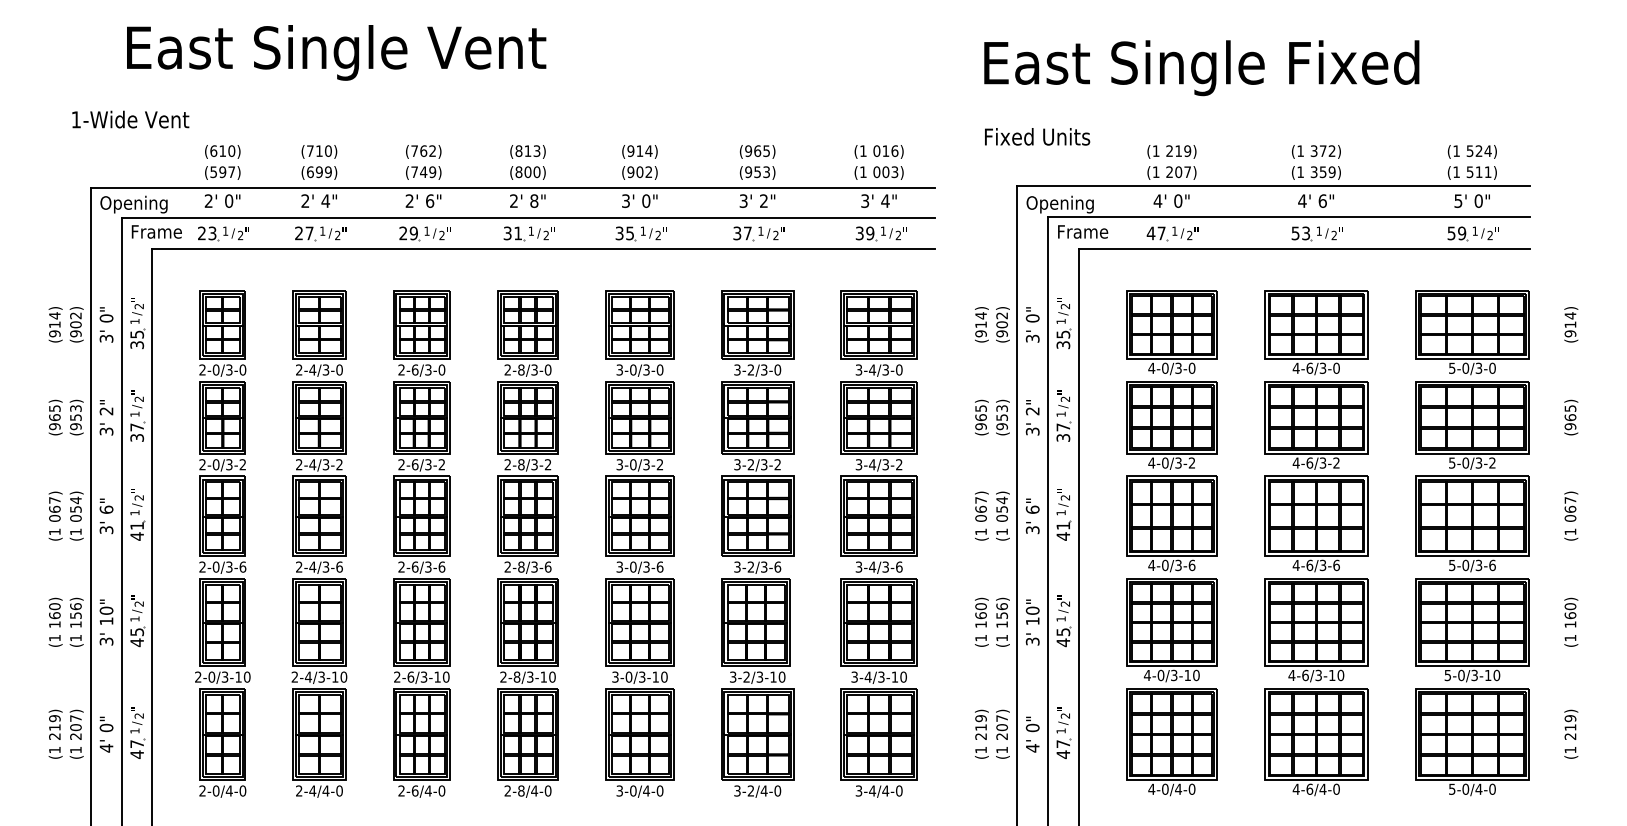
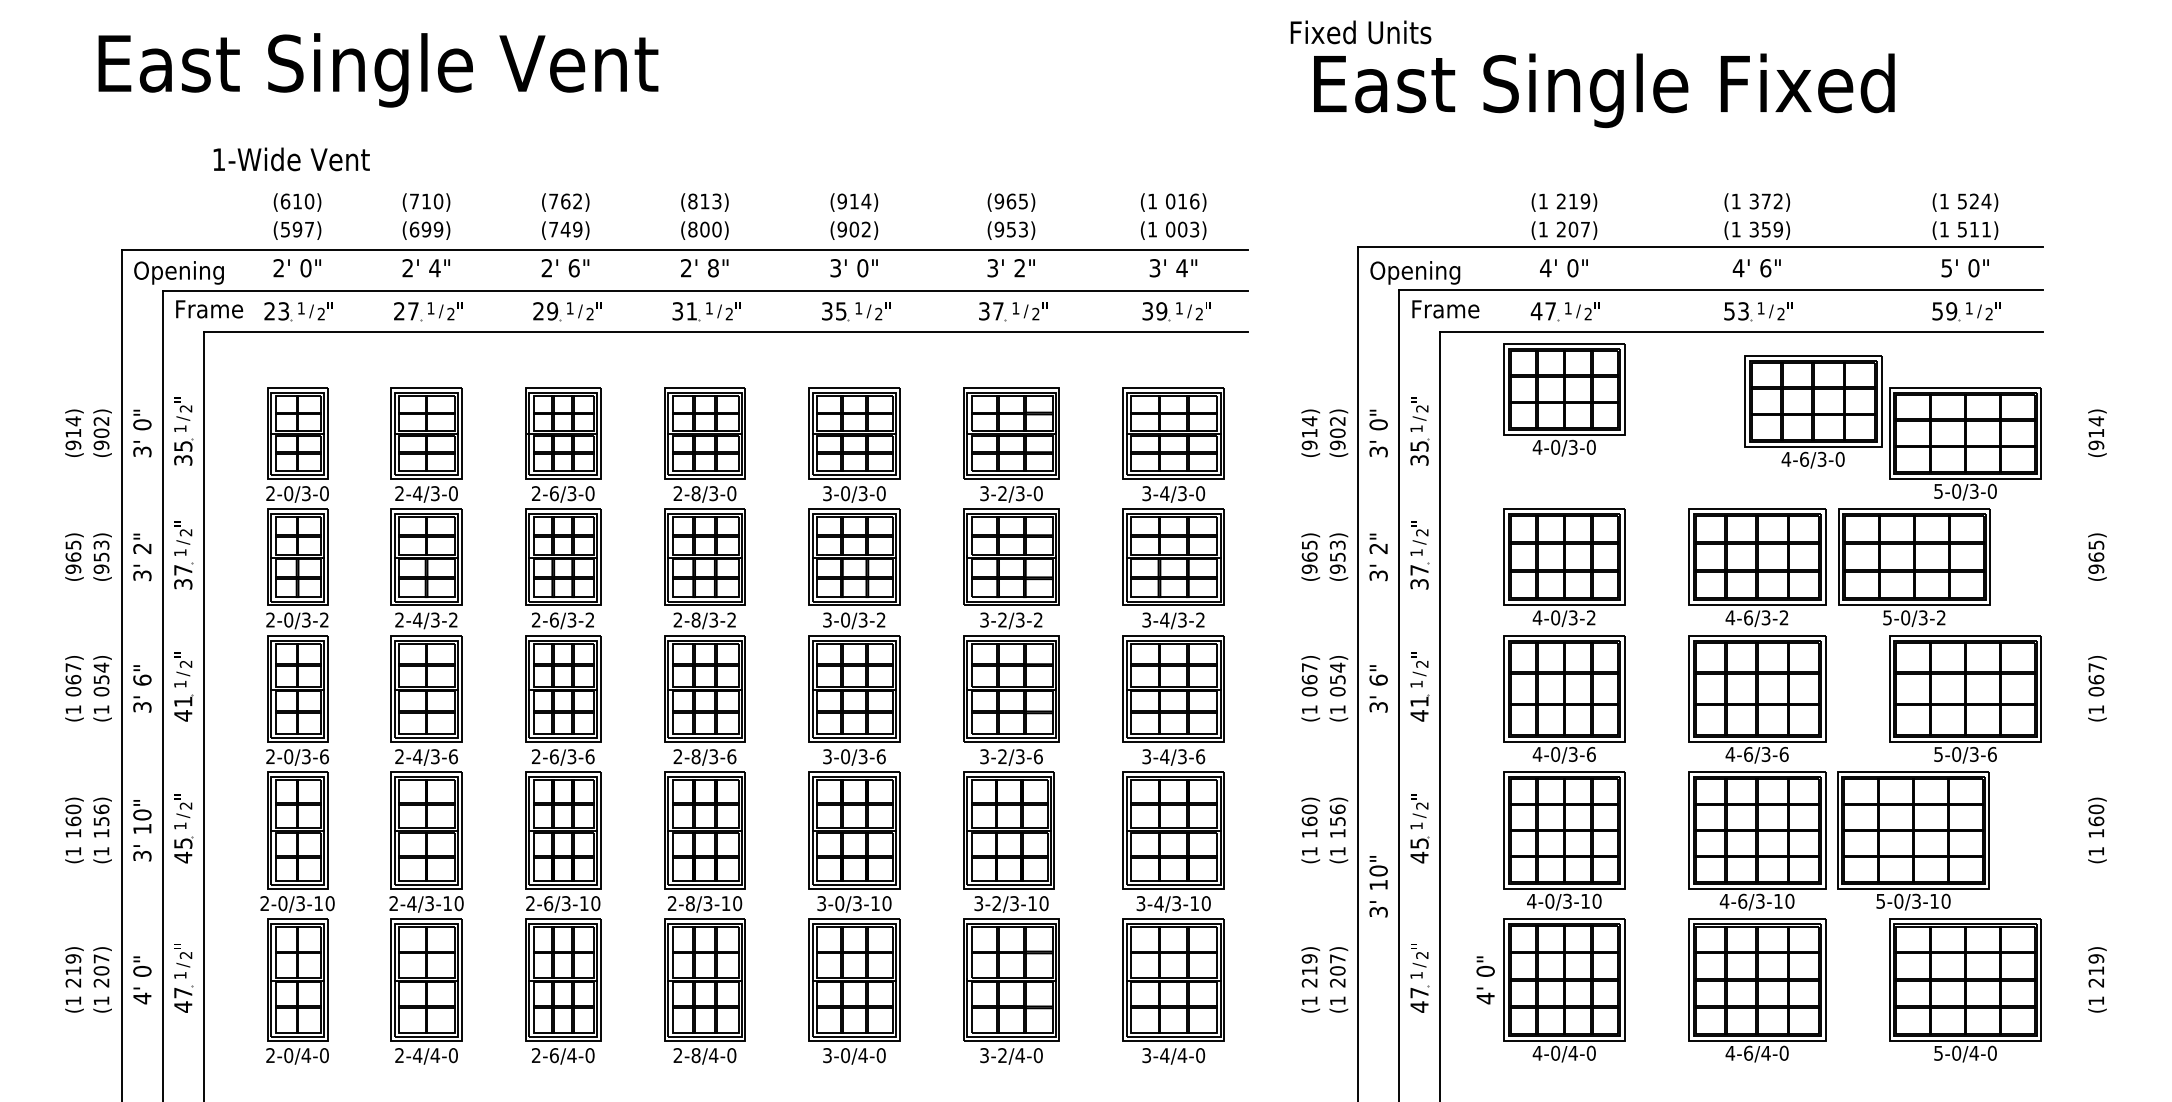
text: (336, 53) -> (378, 70), moved
text: (130, 119) -> (291, 159), moved
text: (1037, 136) -> (1360, 32), moved
part: (1171, 332) -> (1564, 399), moved
part: (1316, 332) -> (1813, 411), moved
part: (1472, 425) -> (1914, 567), moved
text: (1032, 622) -> (1378, 886), moved
part: (1472, 629) -> (1913, 840), moved
text: (1032, 734) -> (1485, 980), moved

